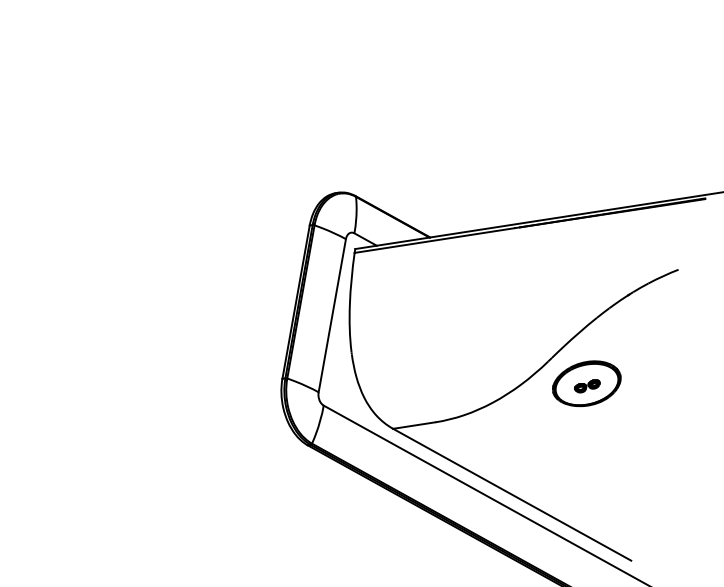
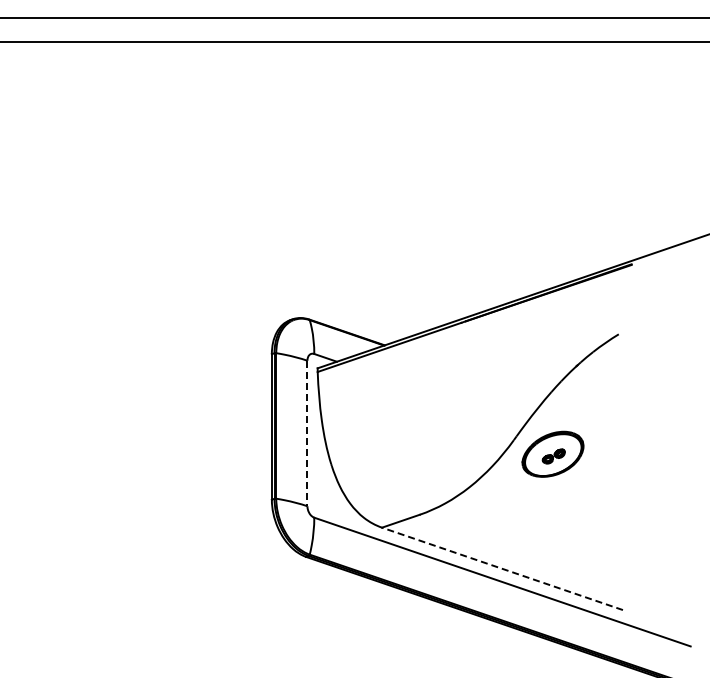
line: (332, 315) -> (307, 433), solid -> dashed
line: (512, 494) -> (502, 568), solid -> dashed

